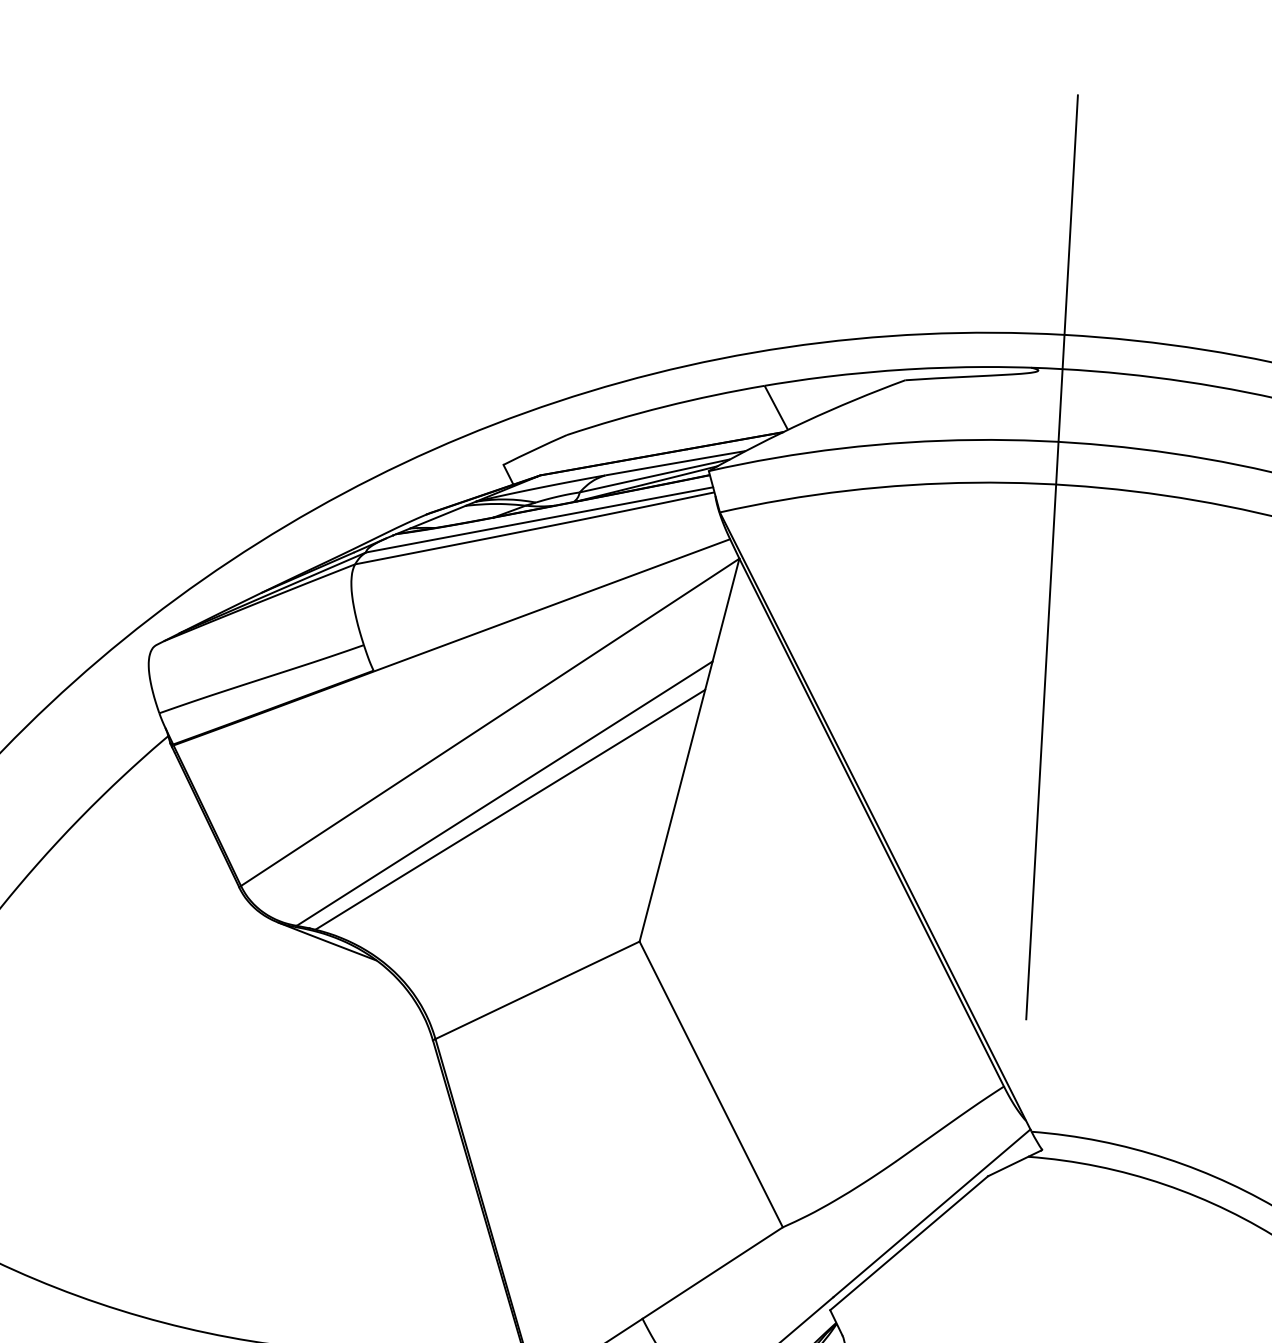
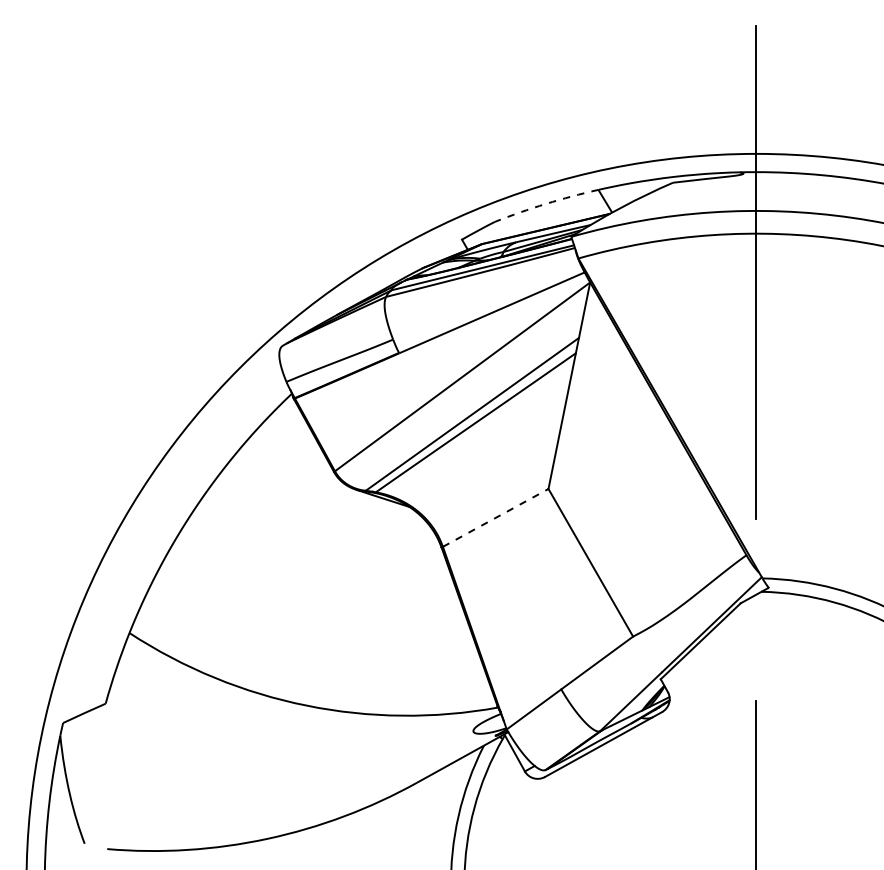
arc: (665, 405) -> (546, 203), solid -> dashed
line: (539, 989) -> (496, 517), solid -> dashed

